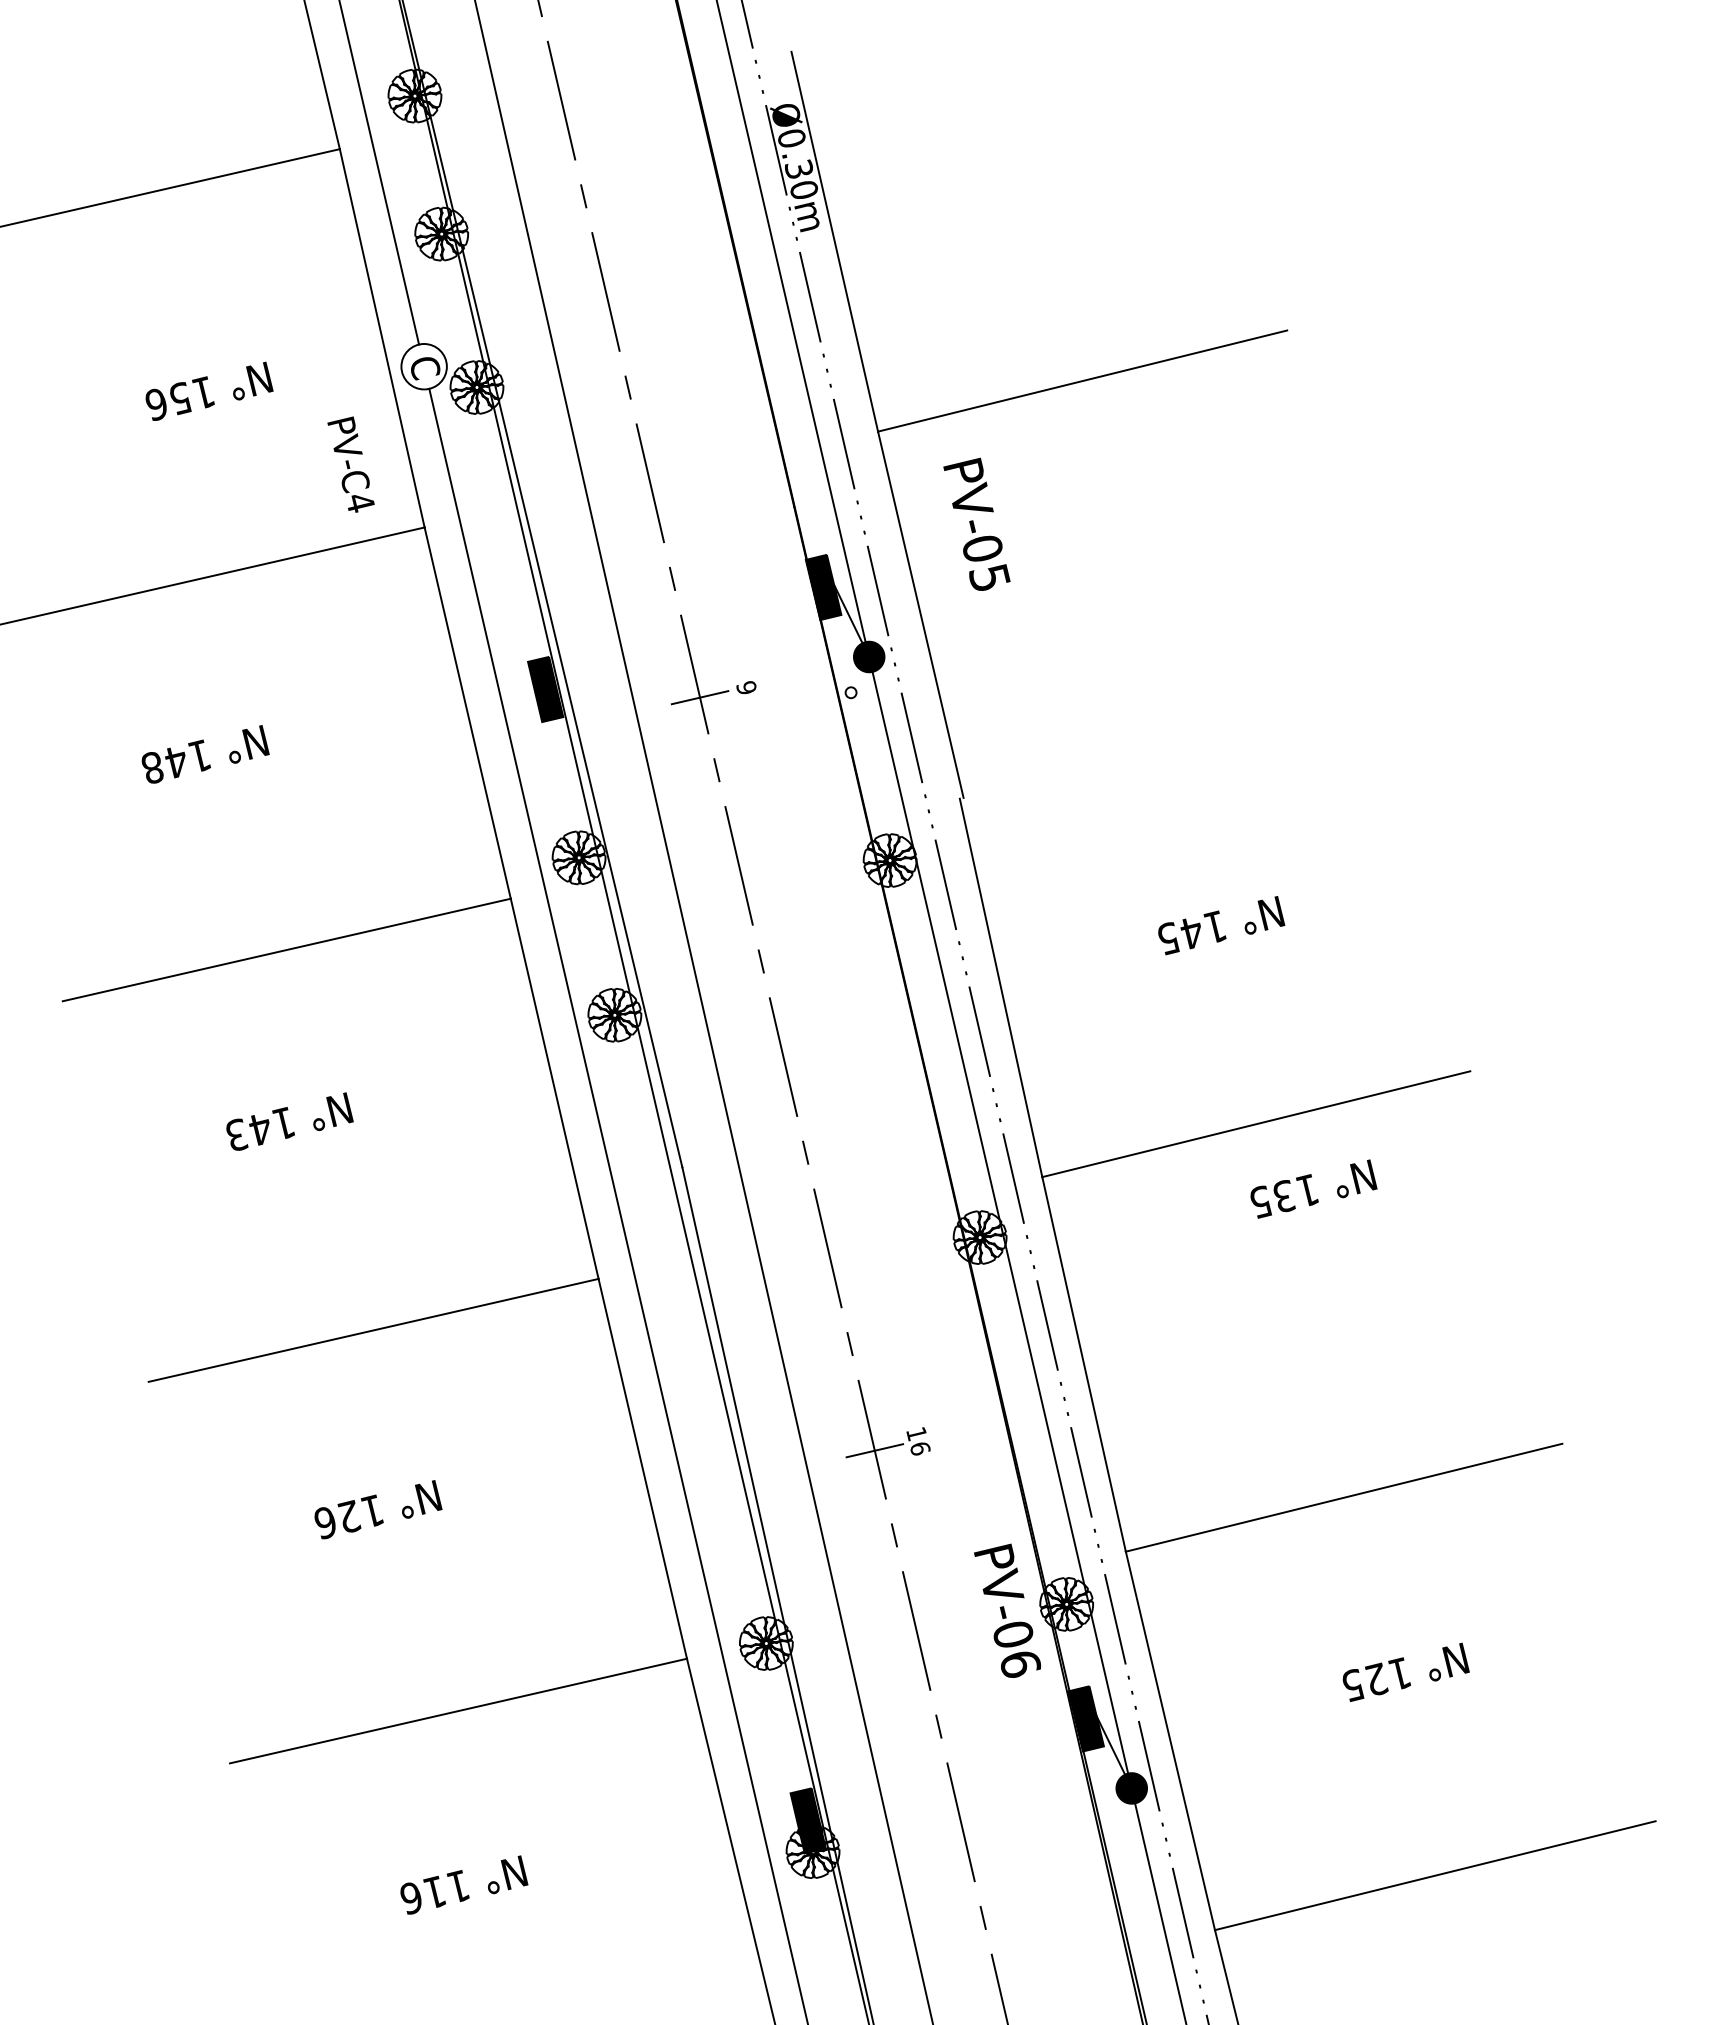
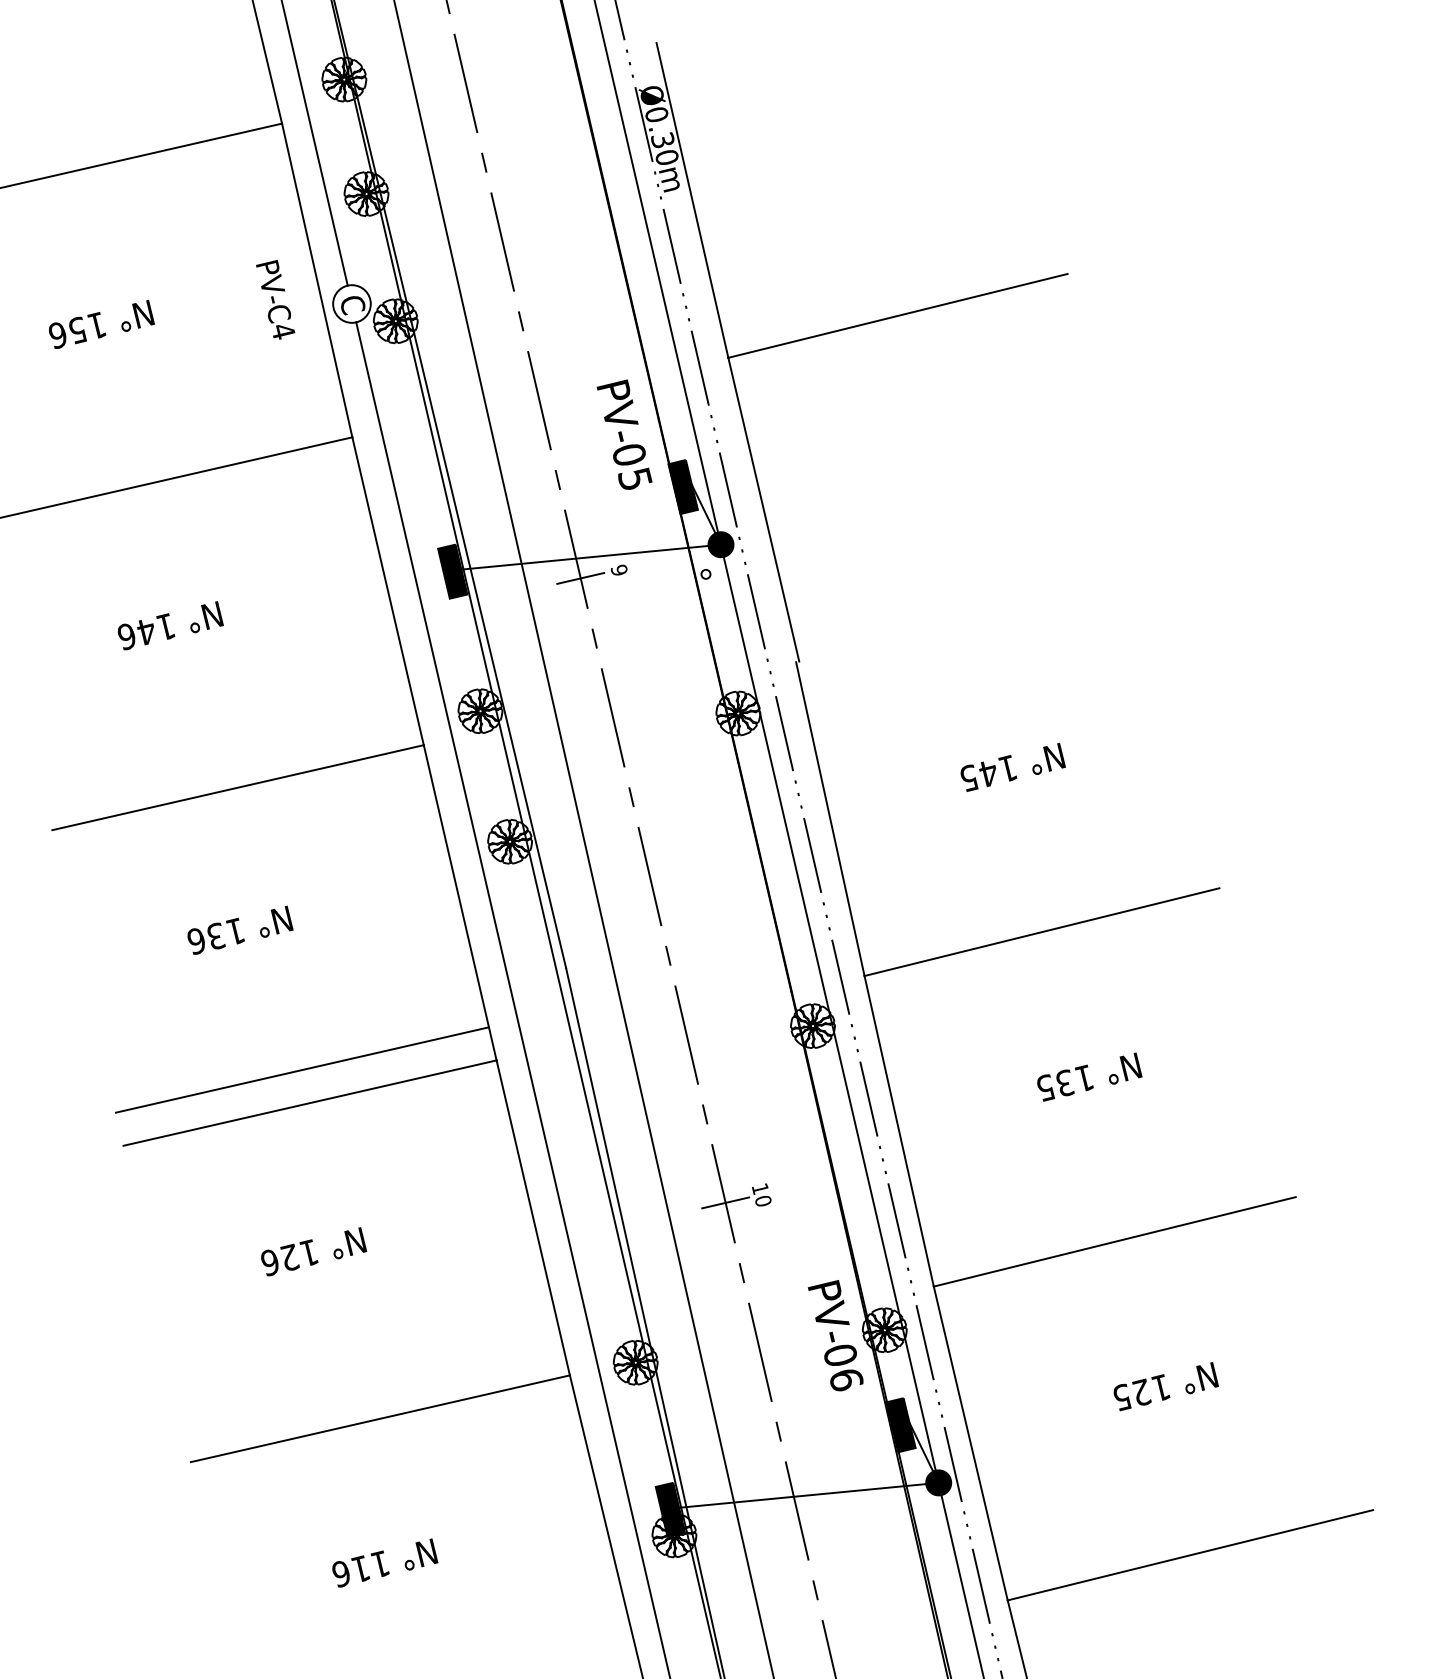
text: (209, 390) -> (101, 323), moved
text: (350, 464) -> (275, 299), moved
text: (976, 523) -> (624, 434), moved
line: (712, 672) -> (591, 557), added
text: (152, 768) -> (126, 637), 148 -> 146
text: (248, 1131) -> (206, 938), 143 -> 136
text: (1313, 1188) -> (1089, 1076), moved
line: (364, 1290) -> (302, 1070), added
text: (920, 1448) -> (763, 1201), 16 -> 10
line: (974, 1803) -> (808, 1495), added

